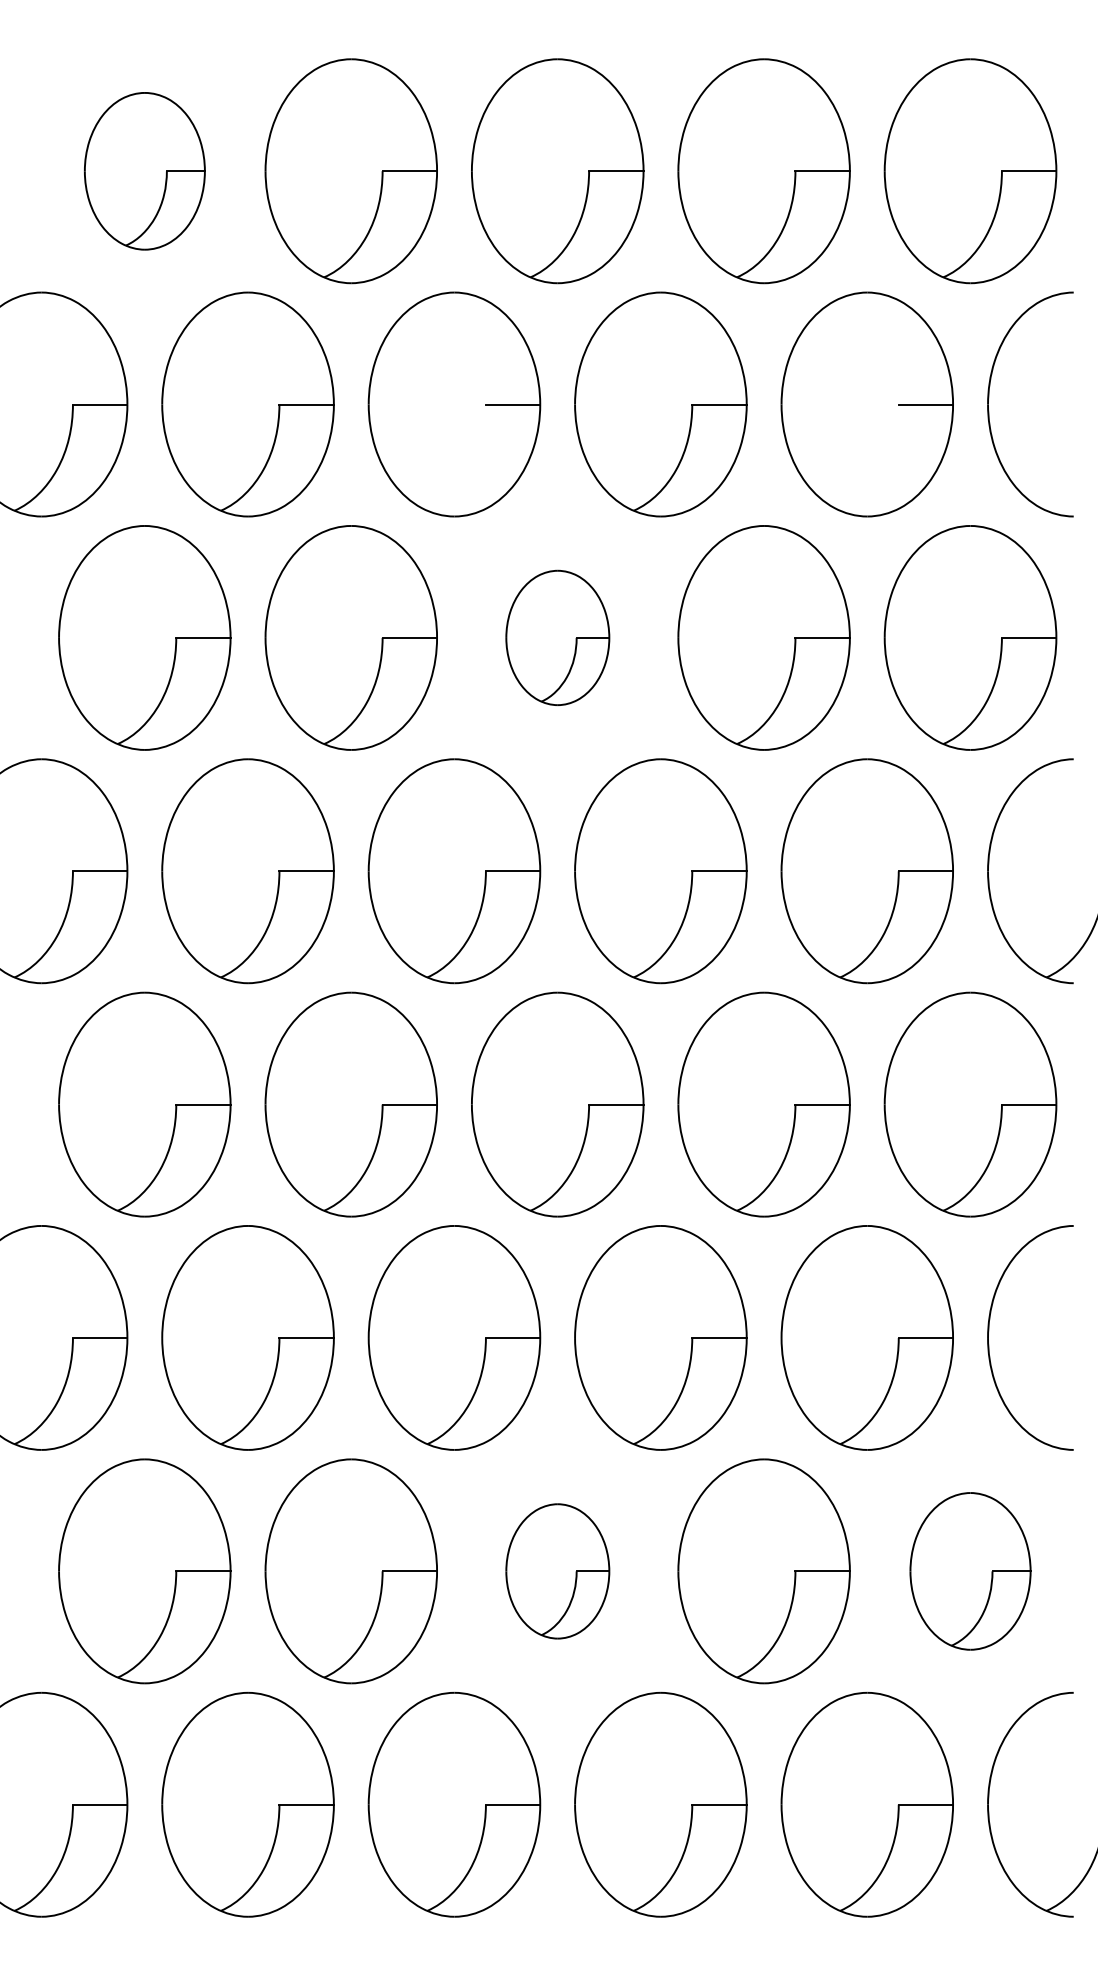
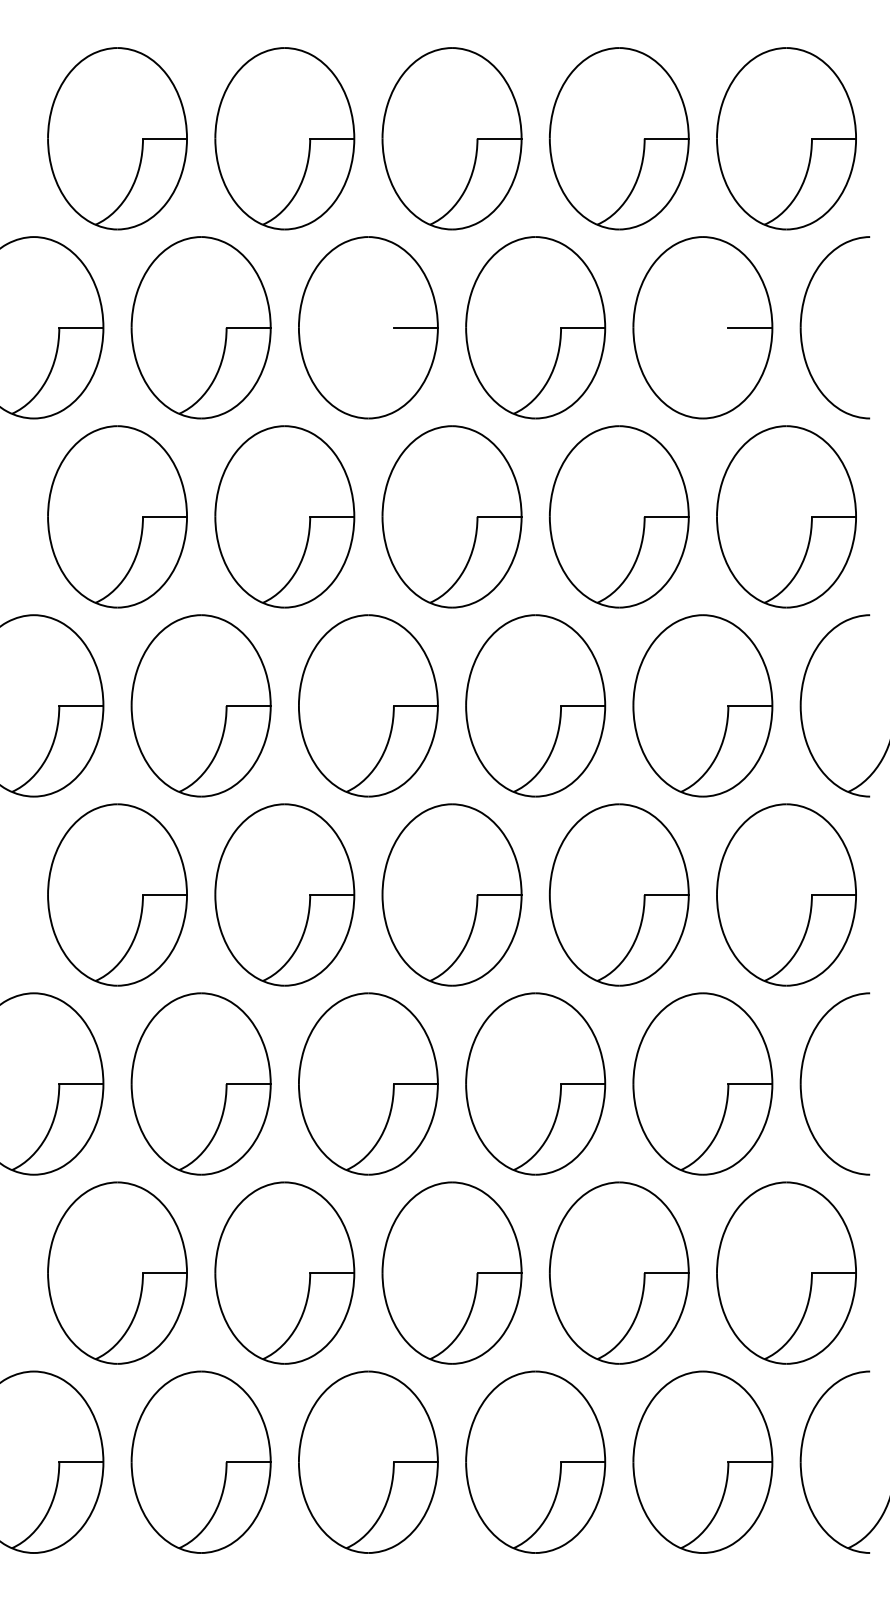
part: (144, 171) -> (117, 138), size x1.43
part: (557, 637) -> (451, 516), size x1.67
part: (557, 1571) -> (451, 1273), size x1.67
part: (970, 1571) -> (786, 1273), size x1.43

